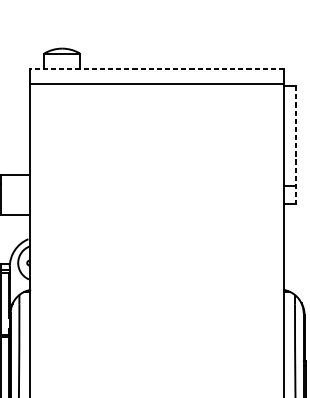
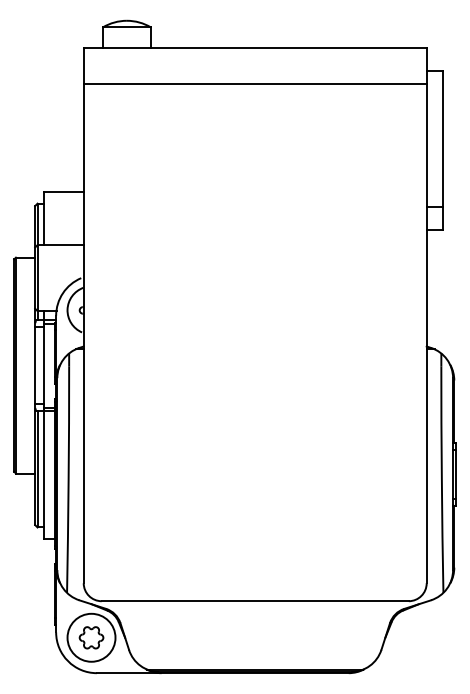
line: (156, 69) -> (254, 48), dashed -> solid
line: (156, 83) -> (254, 84), moved
line: (295, 145) -> (442, 151), dashed -> solid

